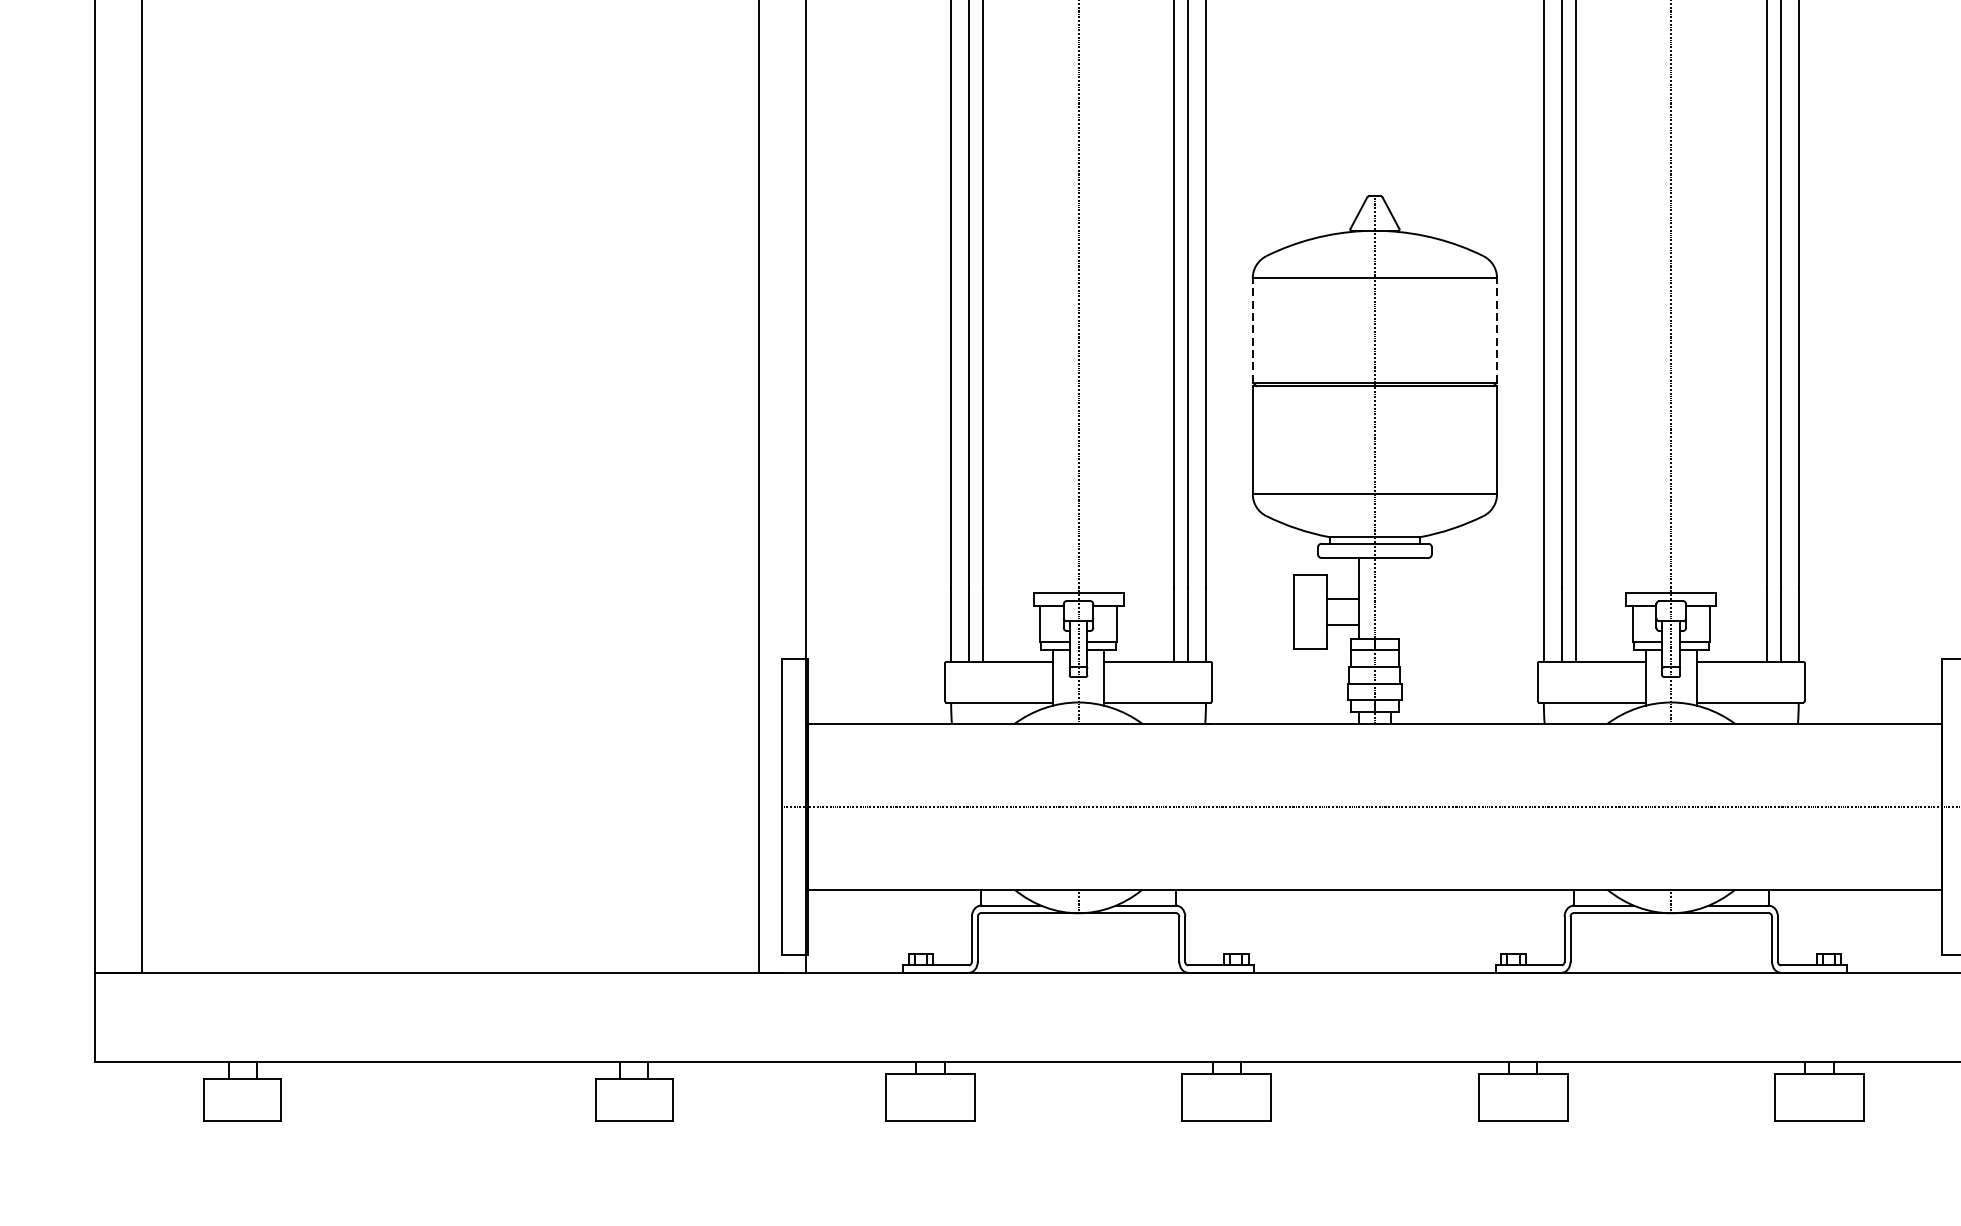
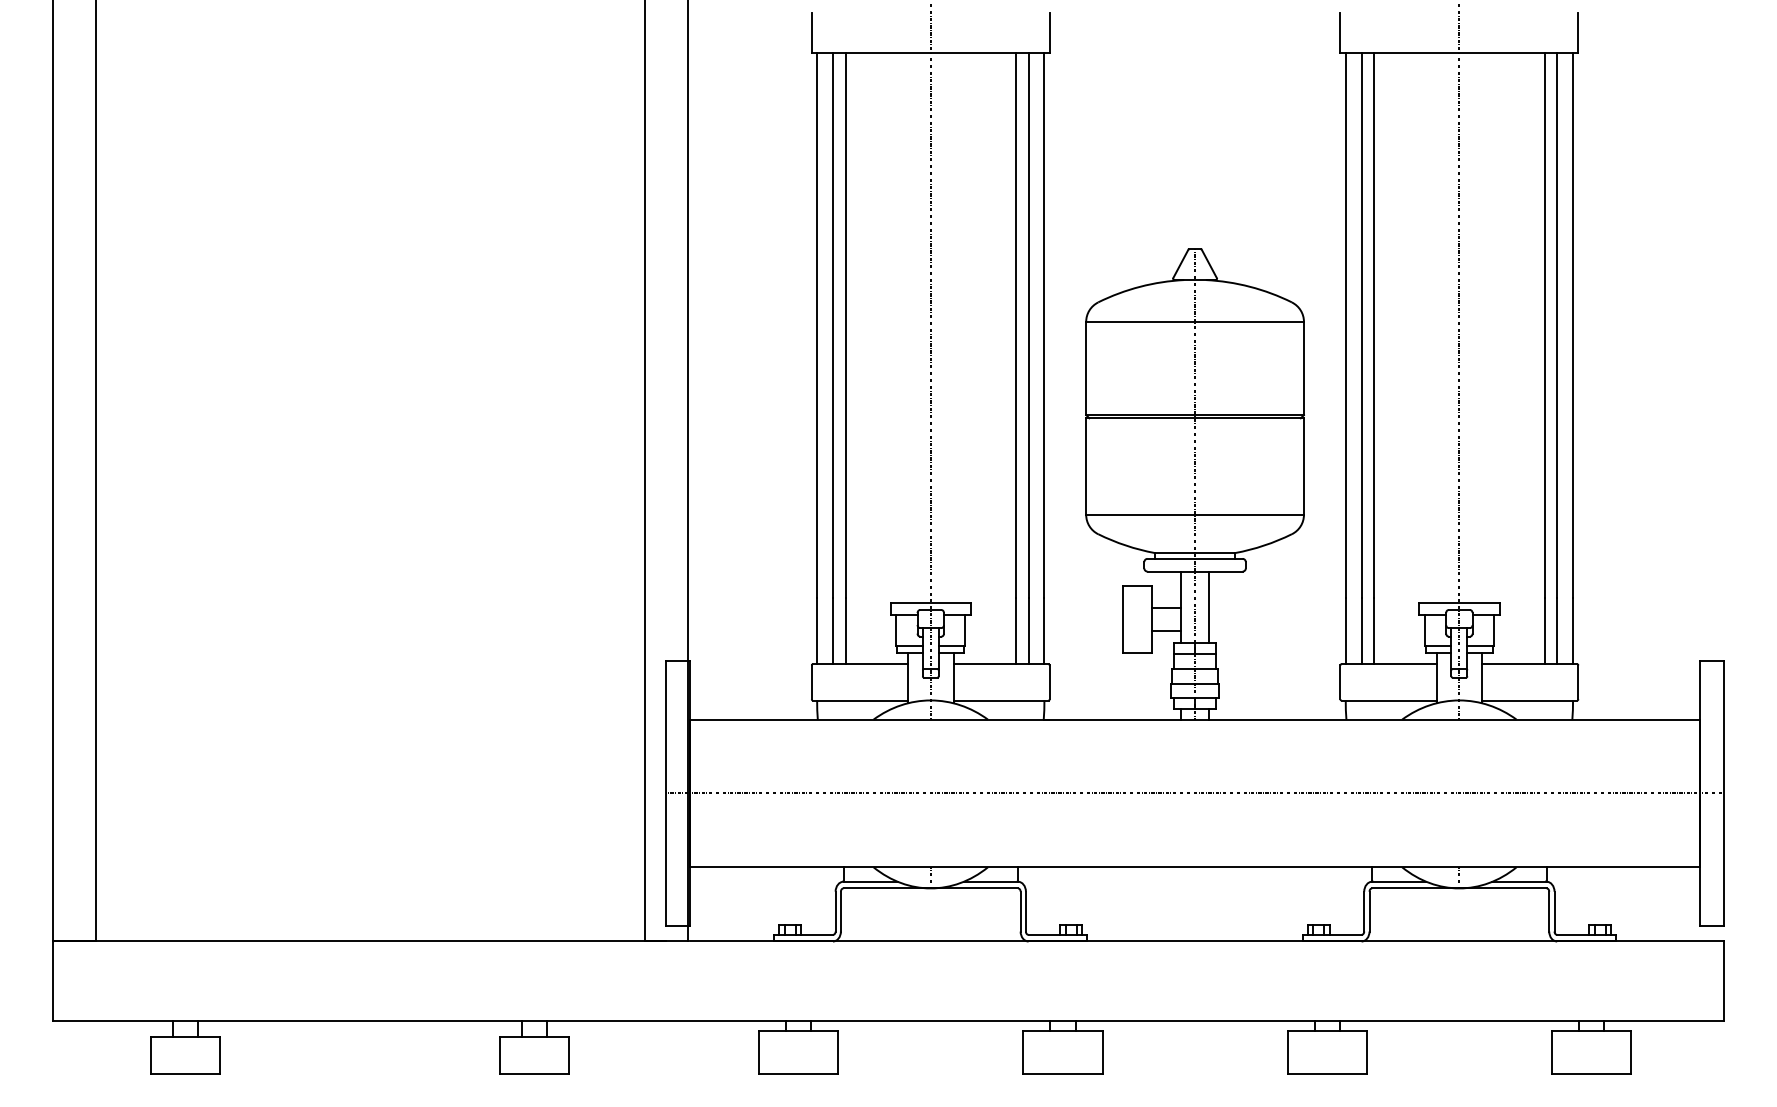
line: (1253, 330) -> (1086, 368), dashed -> solid
line: (1496, 330) -> (1303, 368), dashed -> solid
line: (1391, 598) -> (1209, 607), added

